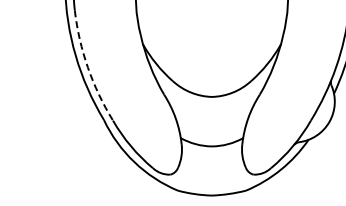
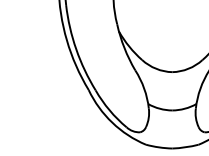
arc: (87, 67) -> (75, 49), dashed -> solid

